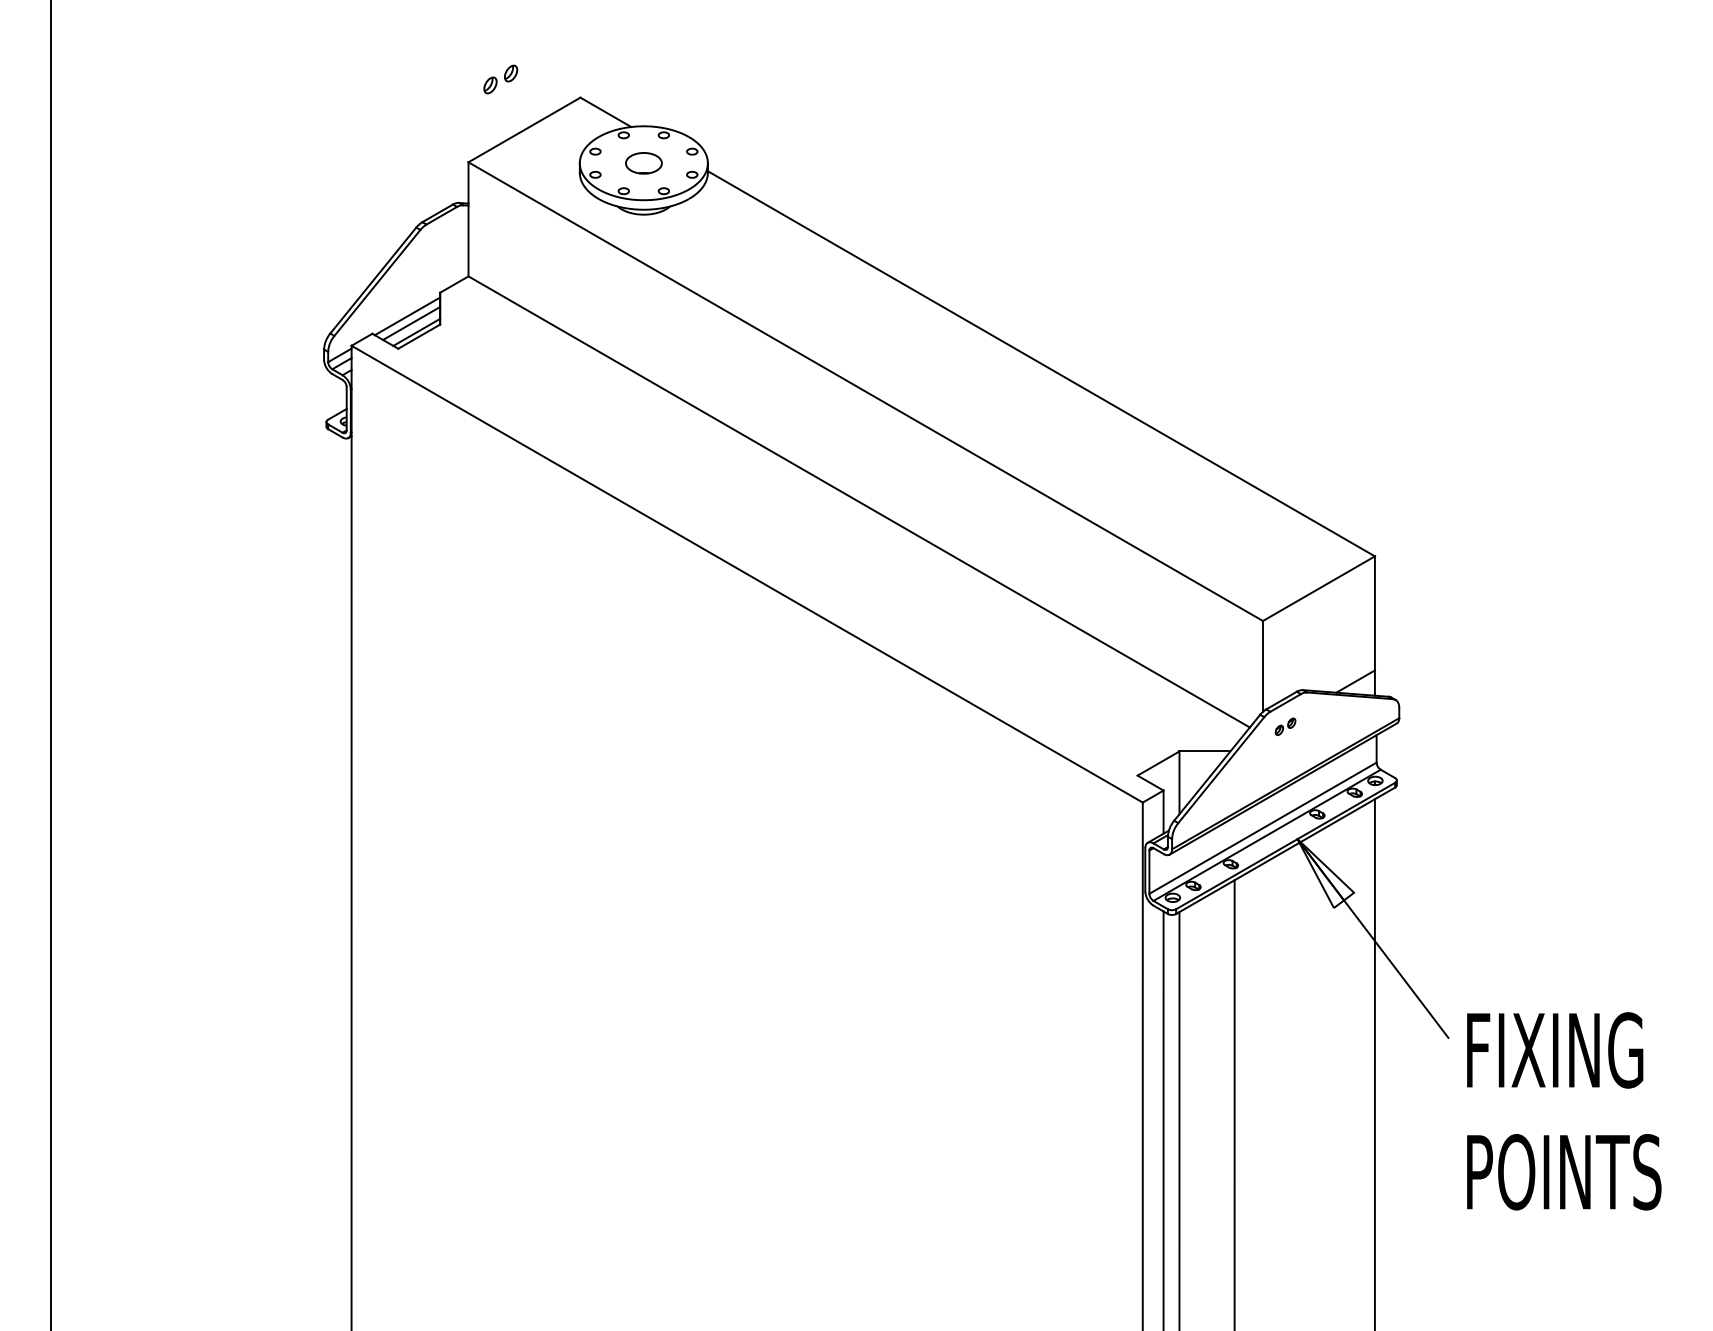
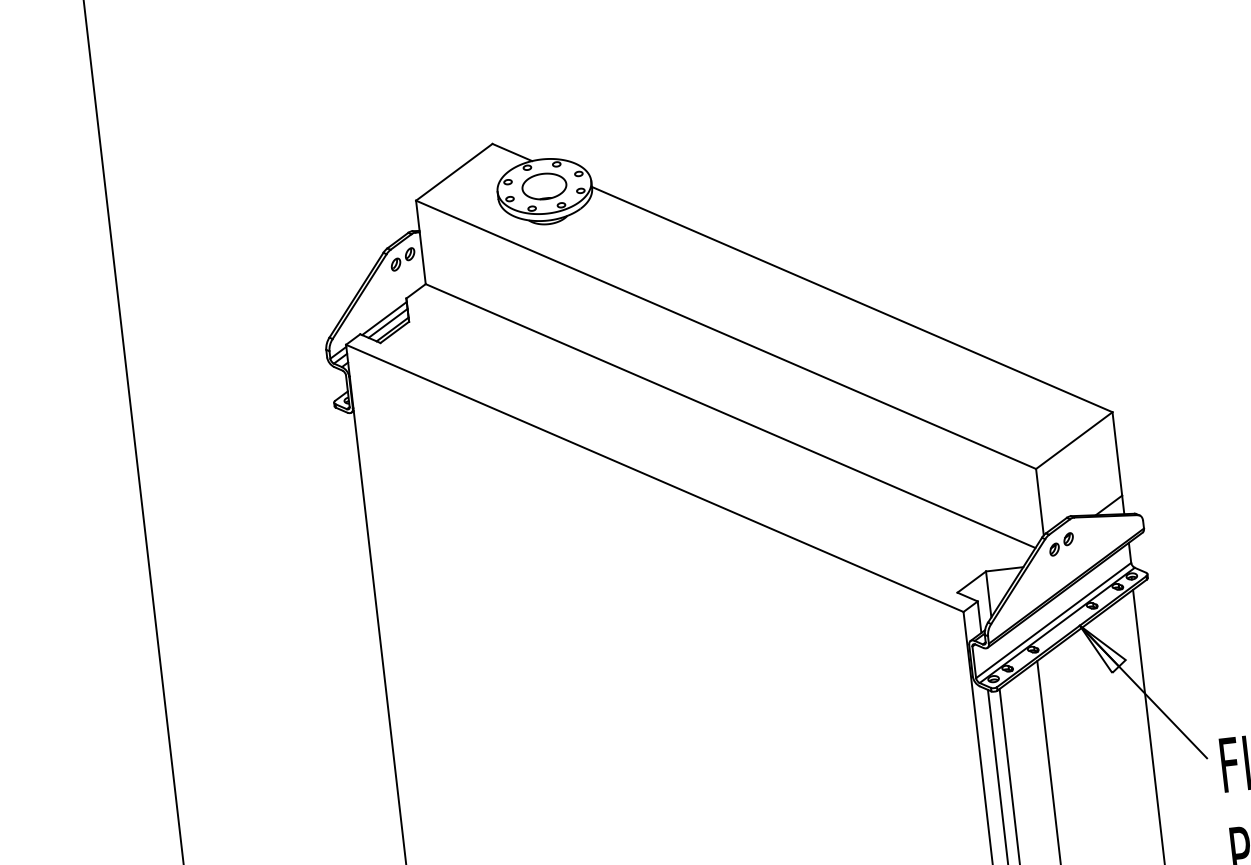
part: (500, 79) -> (402, 259), moved
part: (643, 163) -> (544, 186), size x1.67
part: (1285, 726) -> (1061, 544), size x1.67

